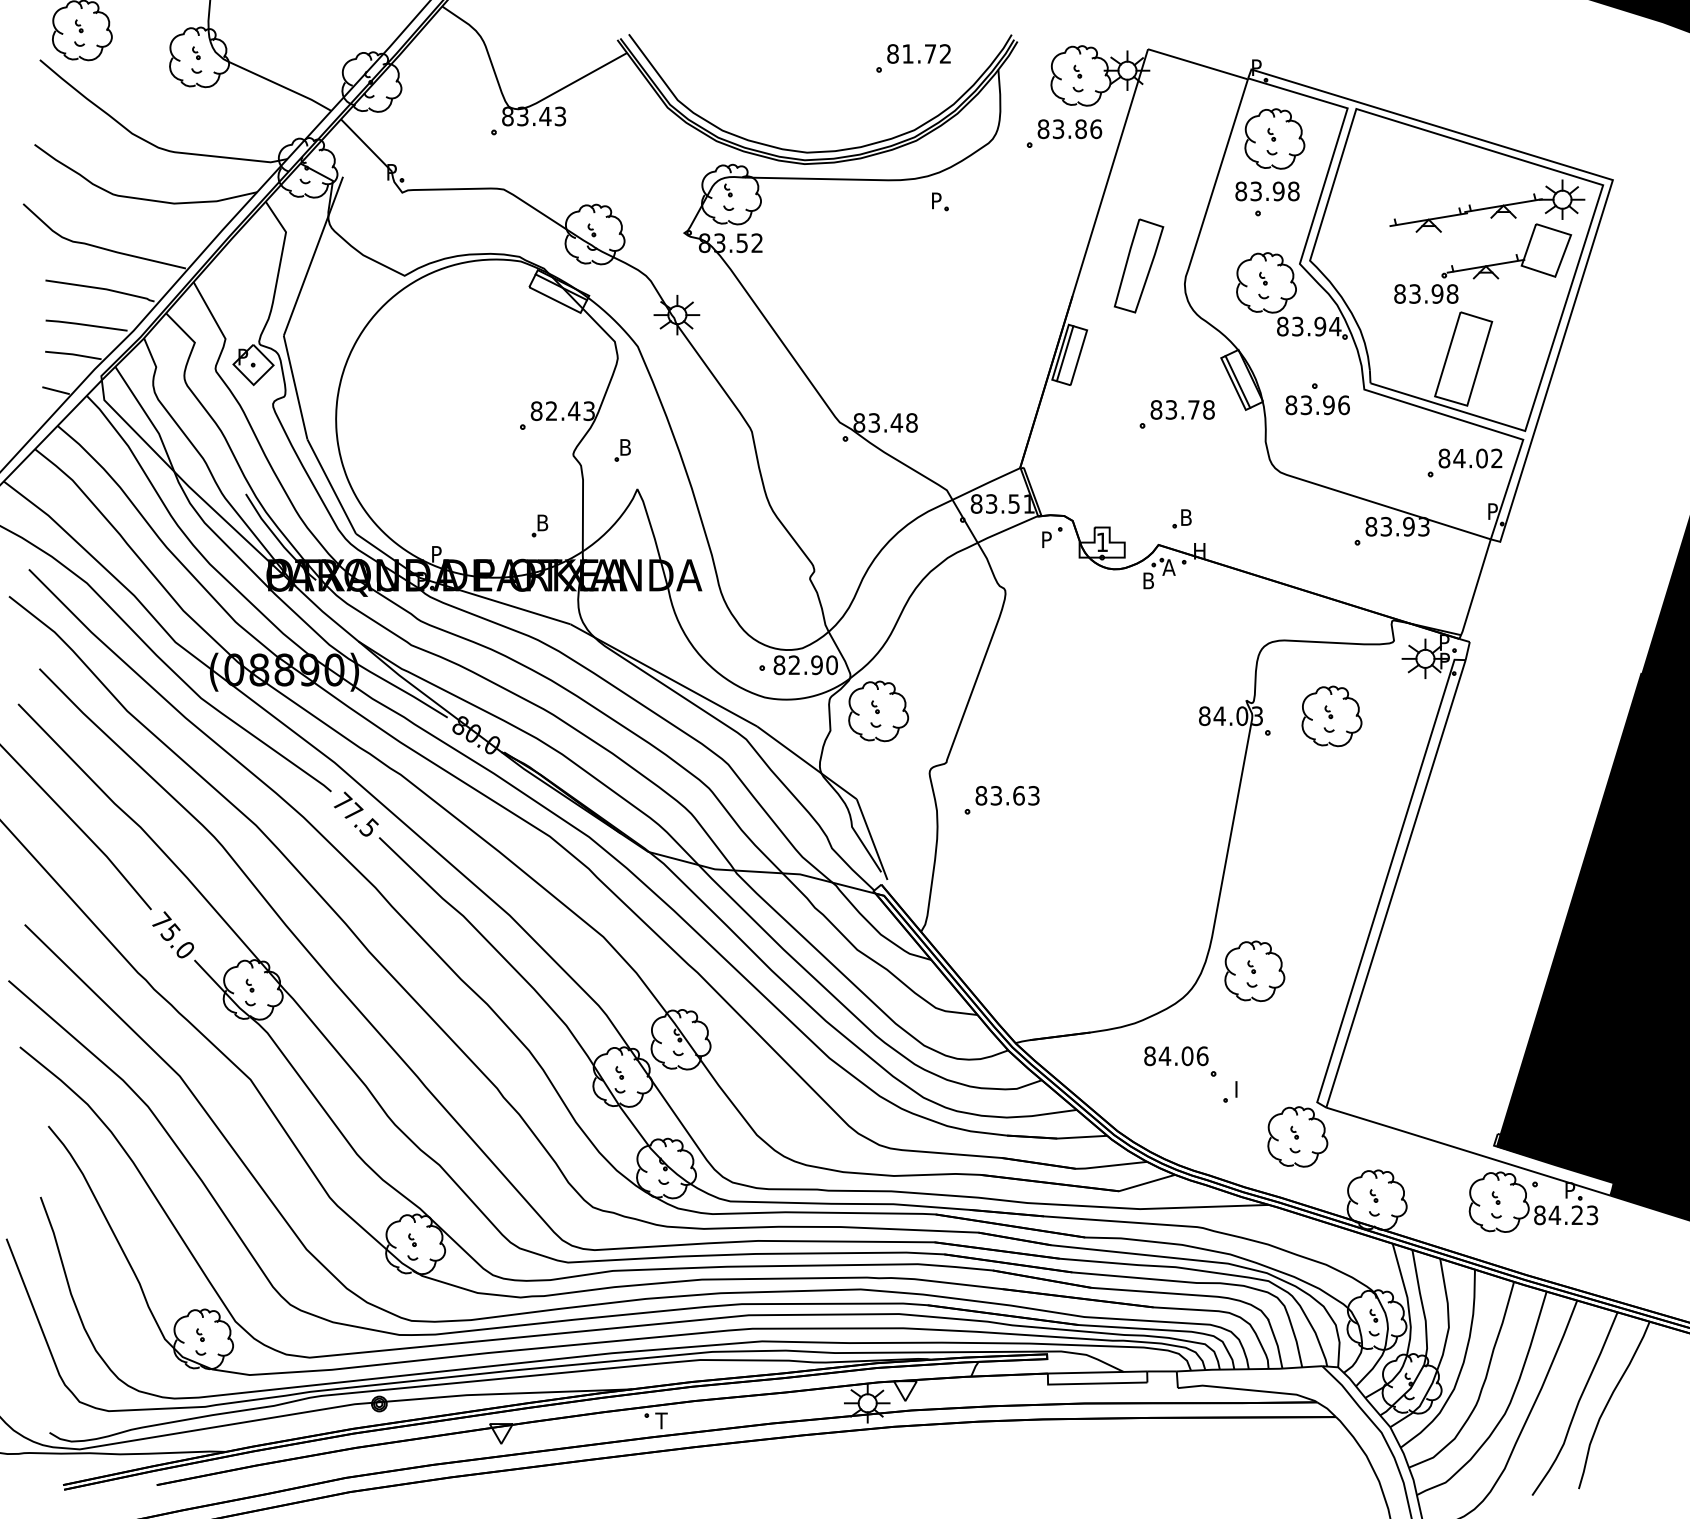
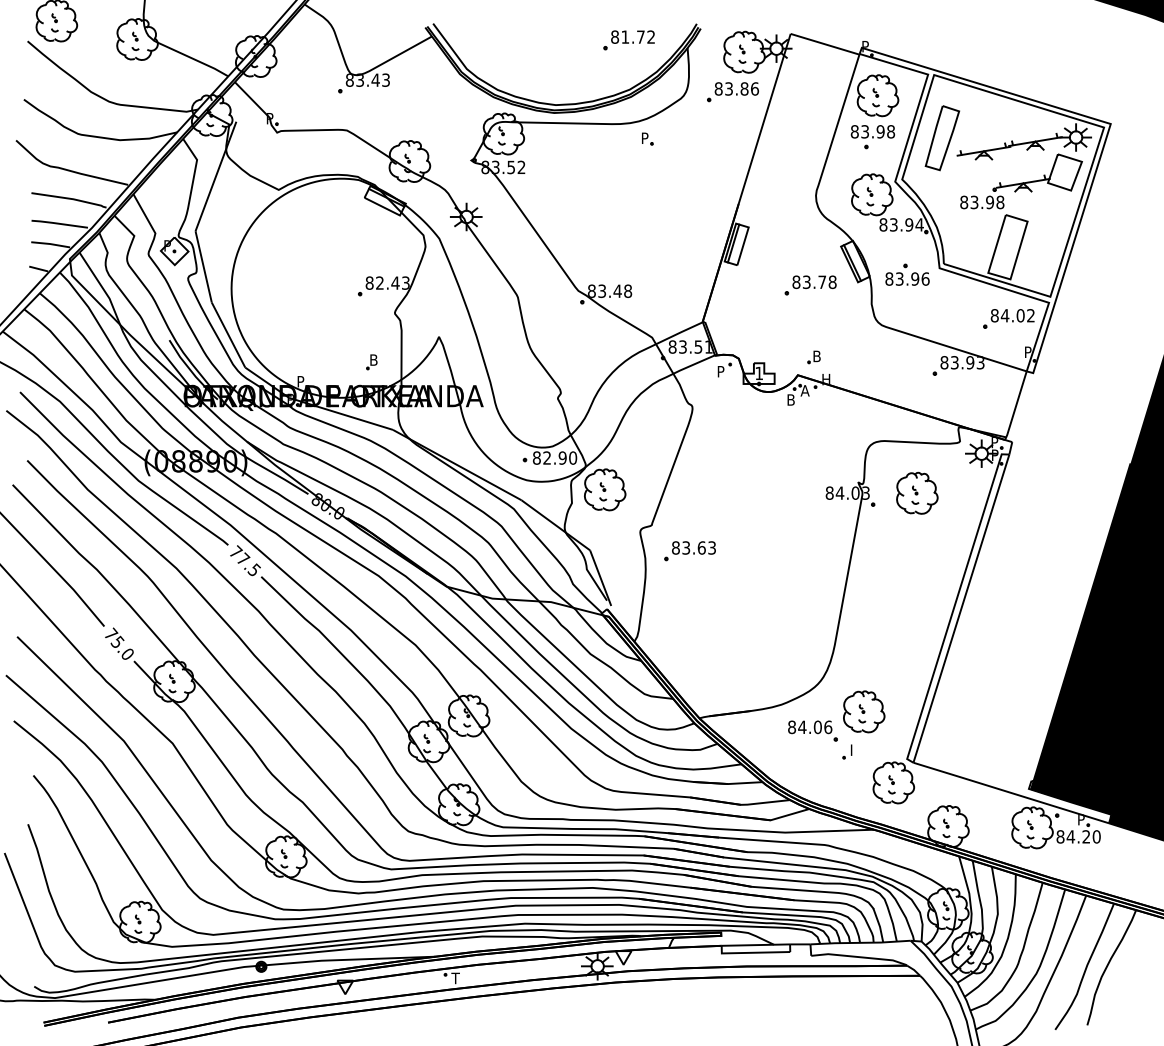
part: (1139, 266) -> (942, 138), moved
part: (622, 450) -> (428, 310), removed
part: (1255, 970) -> (864, 711), moved
text: (1592, 1214) -> (1096, 836), 84.23 -> 84.20

